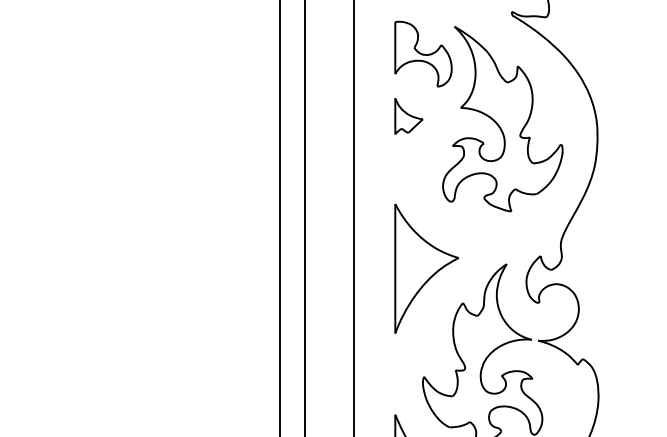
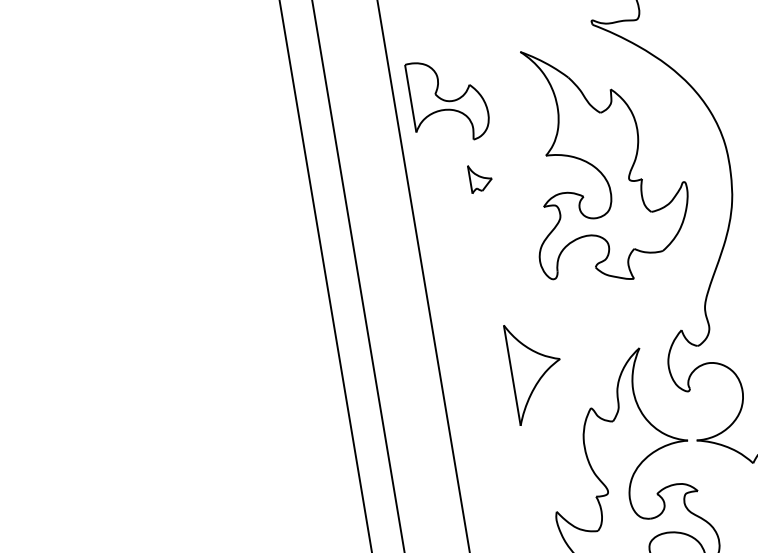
part: (423, 53) -> (448, 99), moved
part: (408, 116) -> (480, 178), size x0.6
part: (426, 268) -> (536, 371), size x0.6

